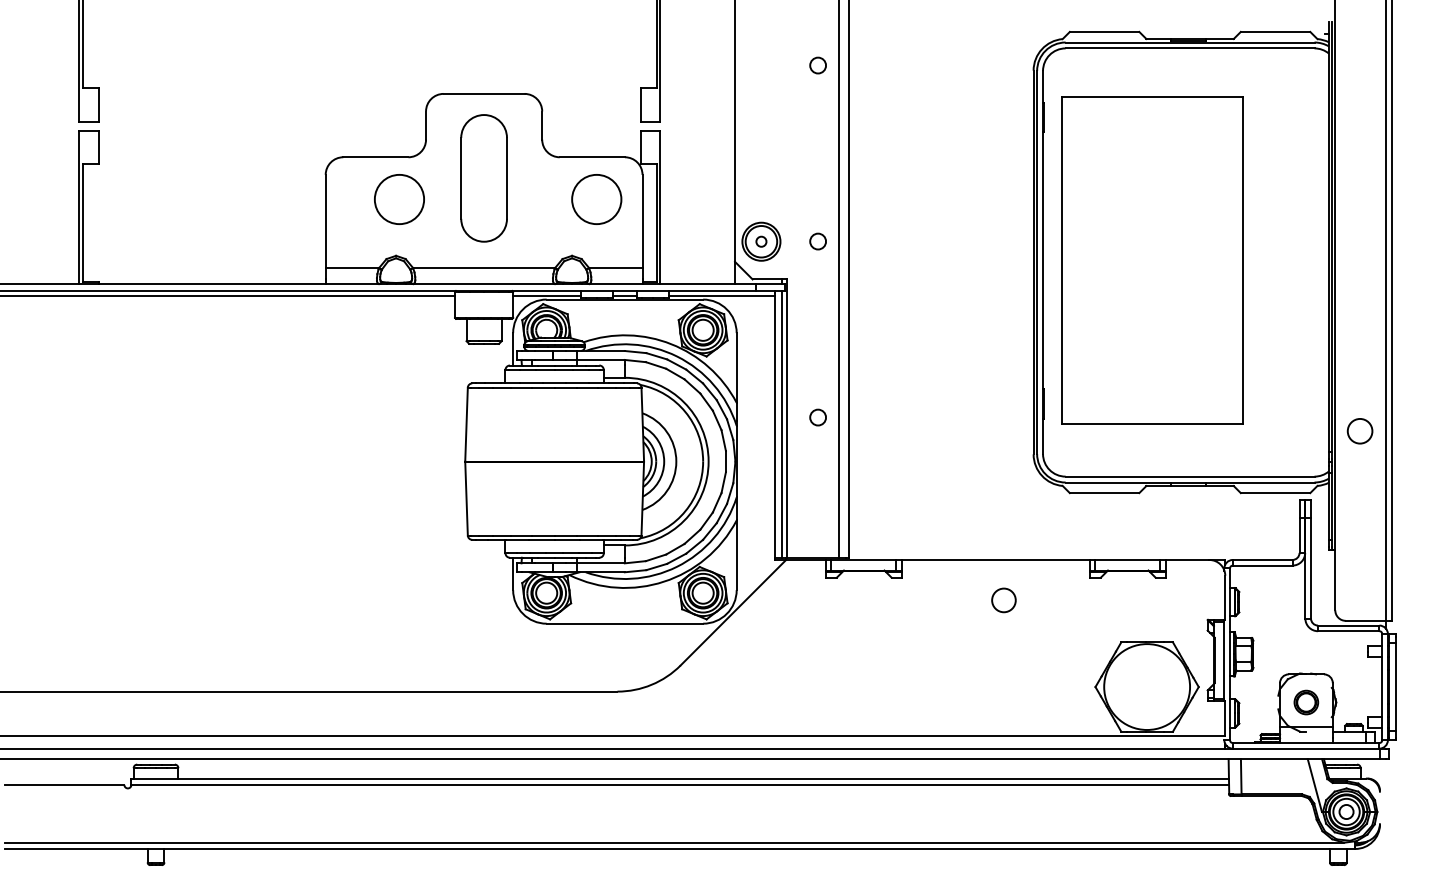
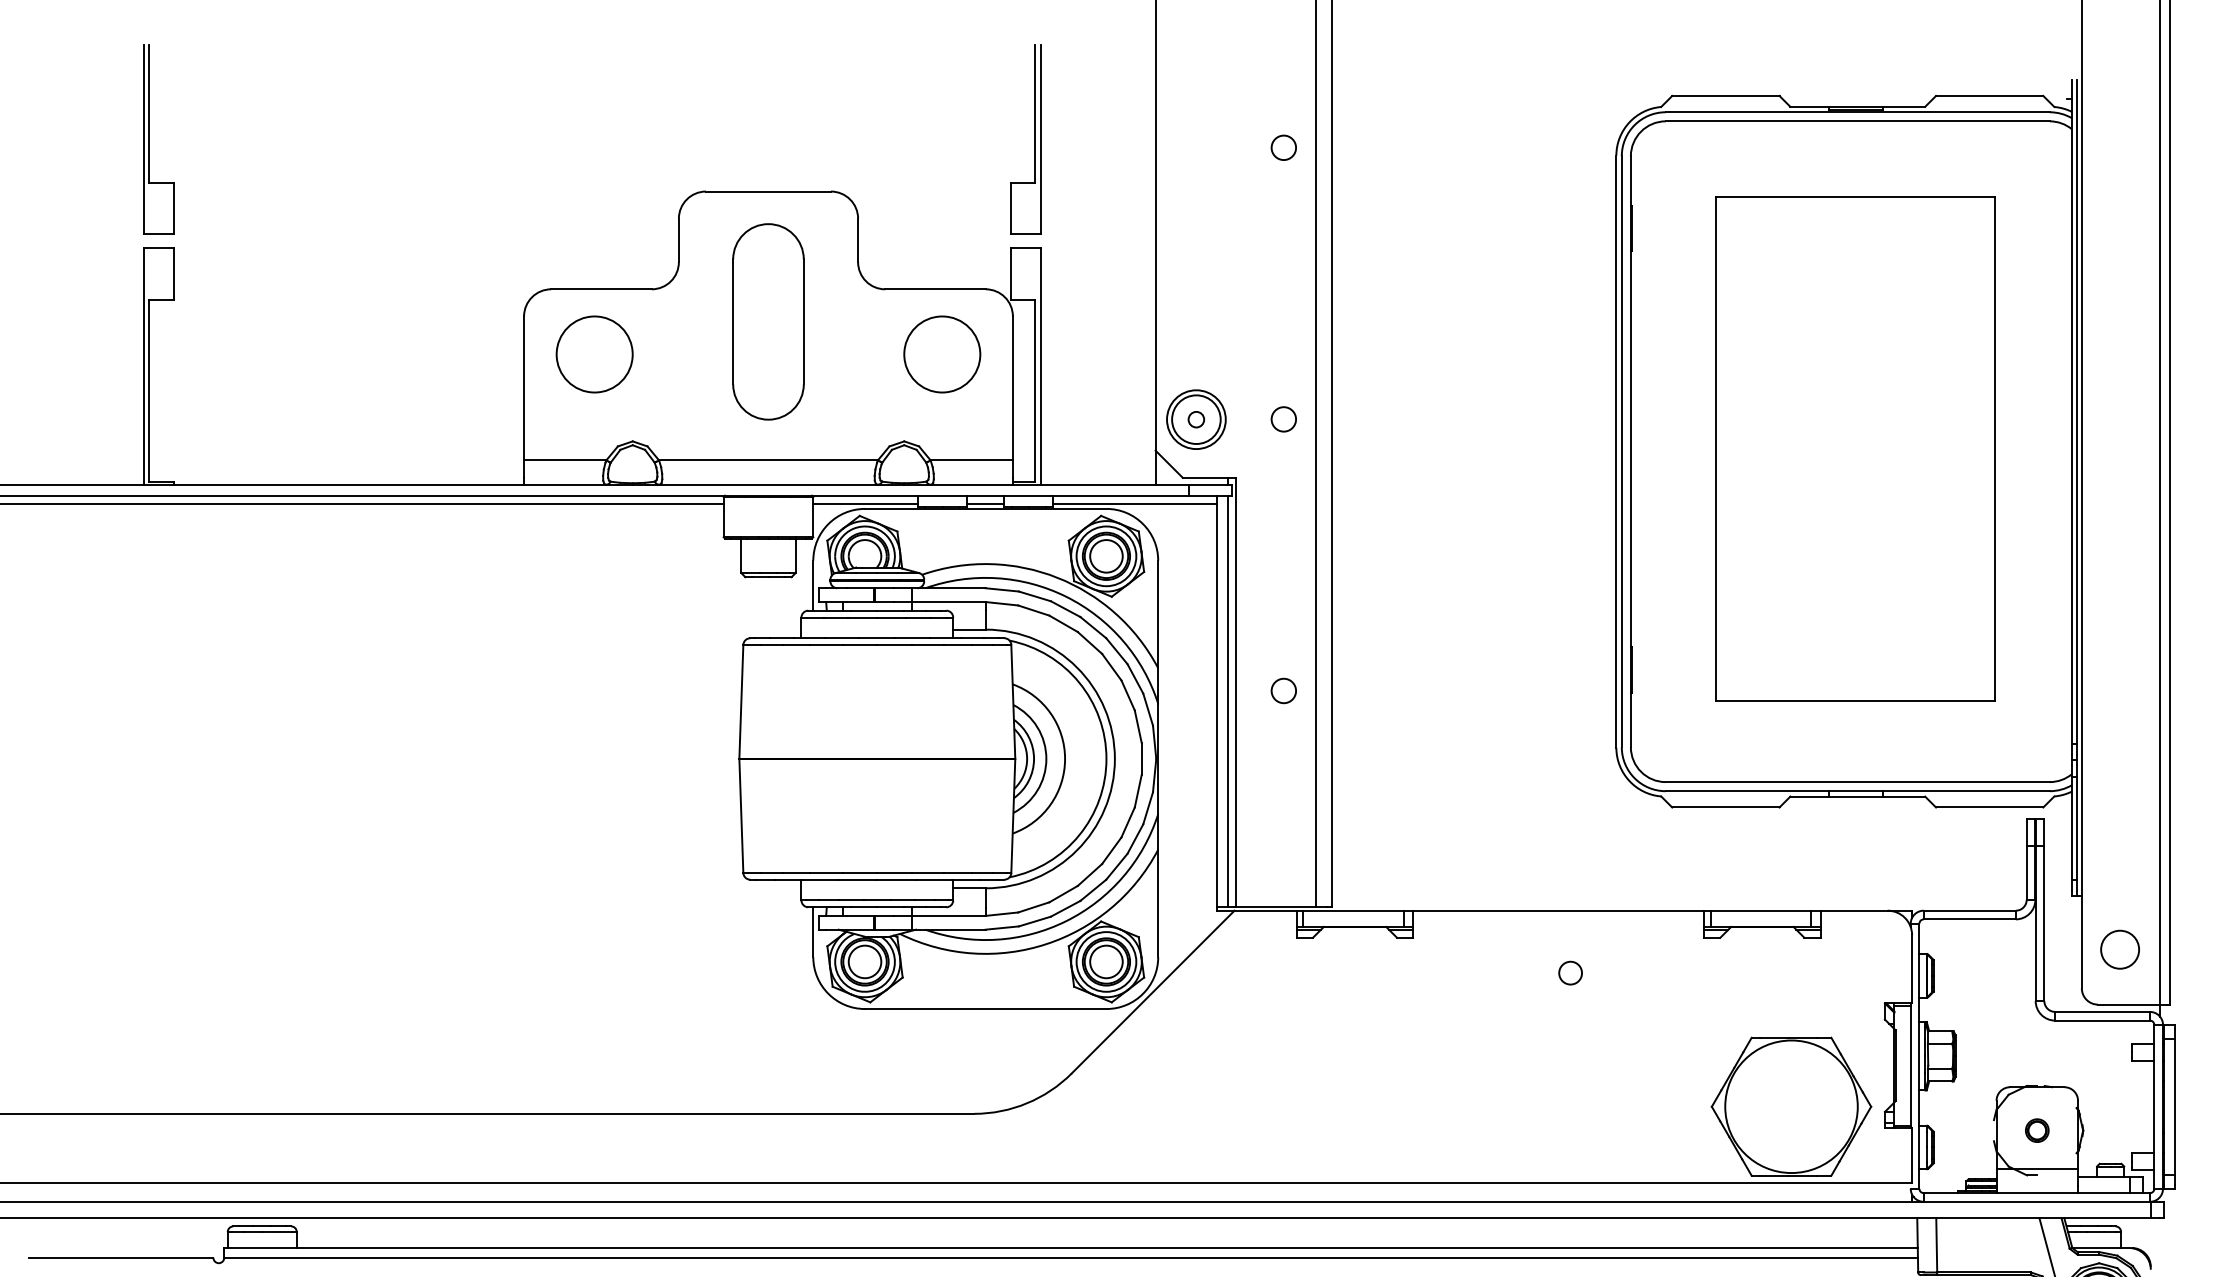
circle: (399, 199) -> (594, 354), moved
part: (1152, 260) -> (1855, 448), moved
circle: (1359, 431) -> (2119, 950), moved
circle: (1003, 600) -> (1569, 973), size x0.62
circle: (1306, 702) -> (2037, 1130), size x0.62

